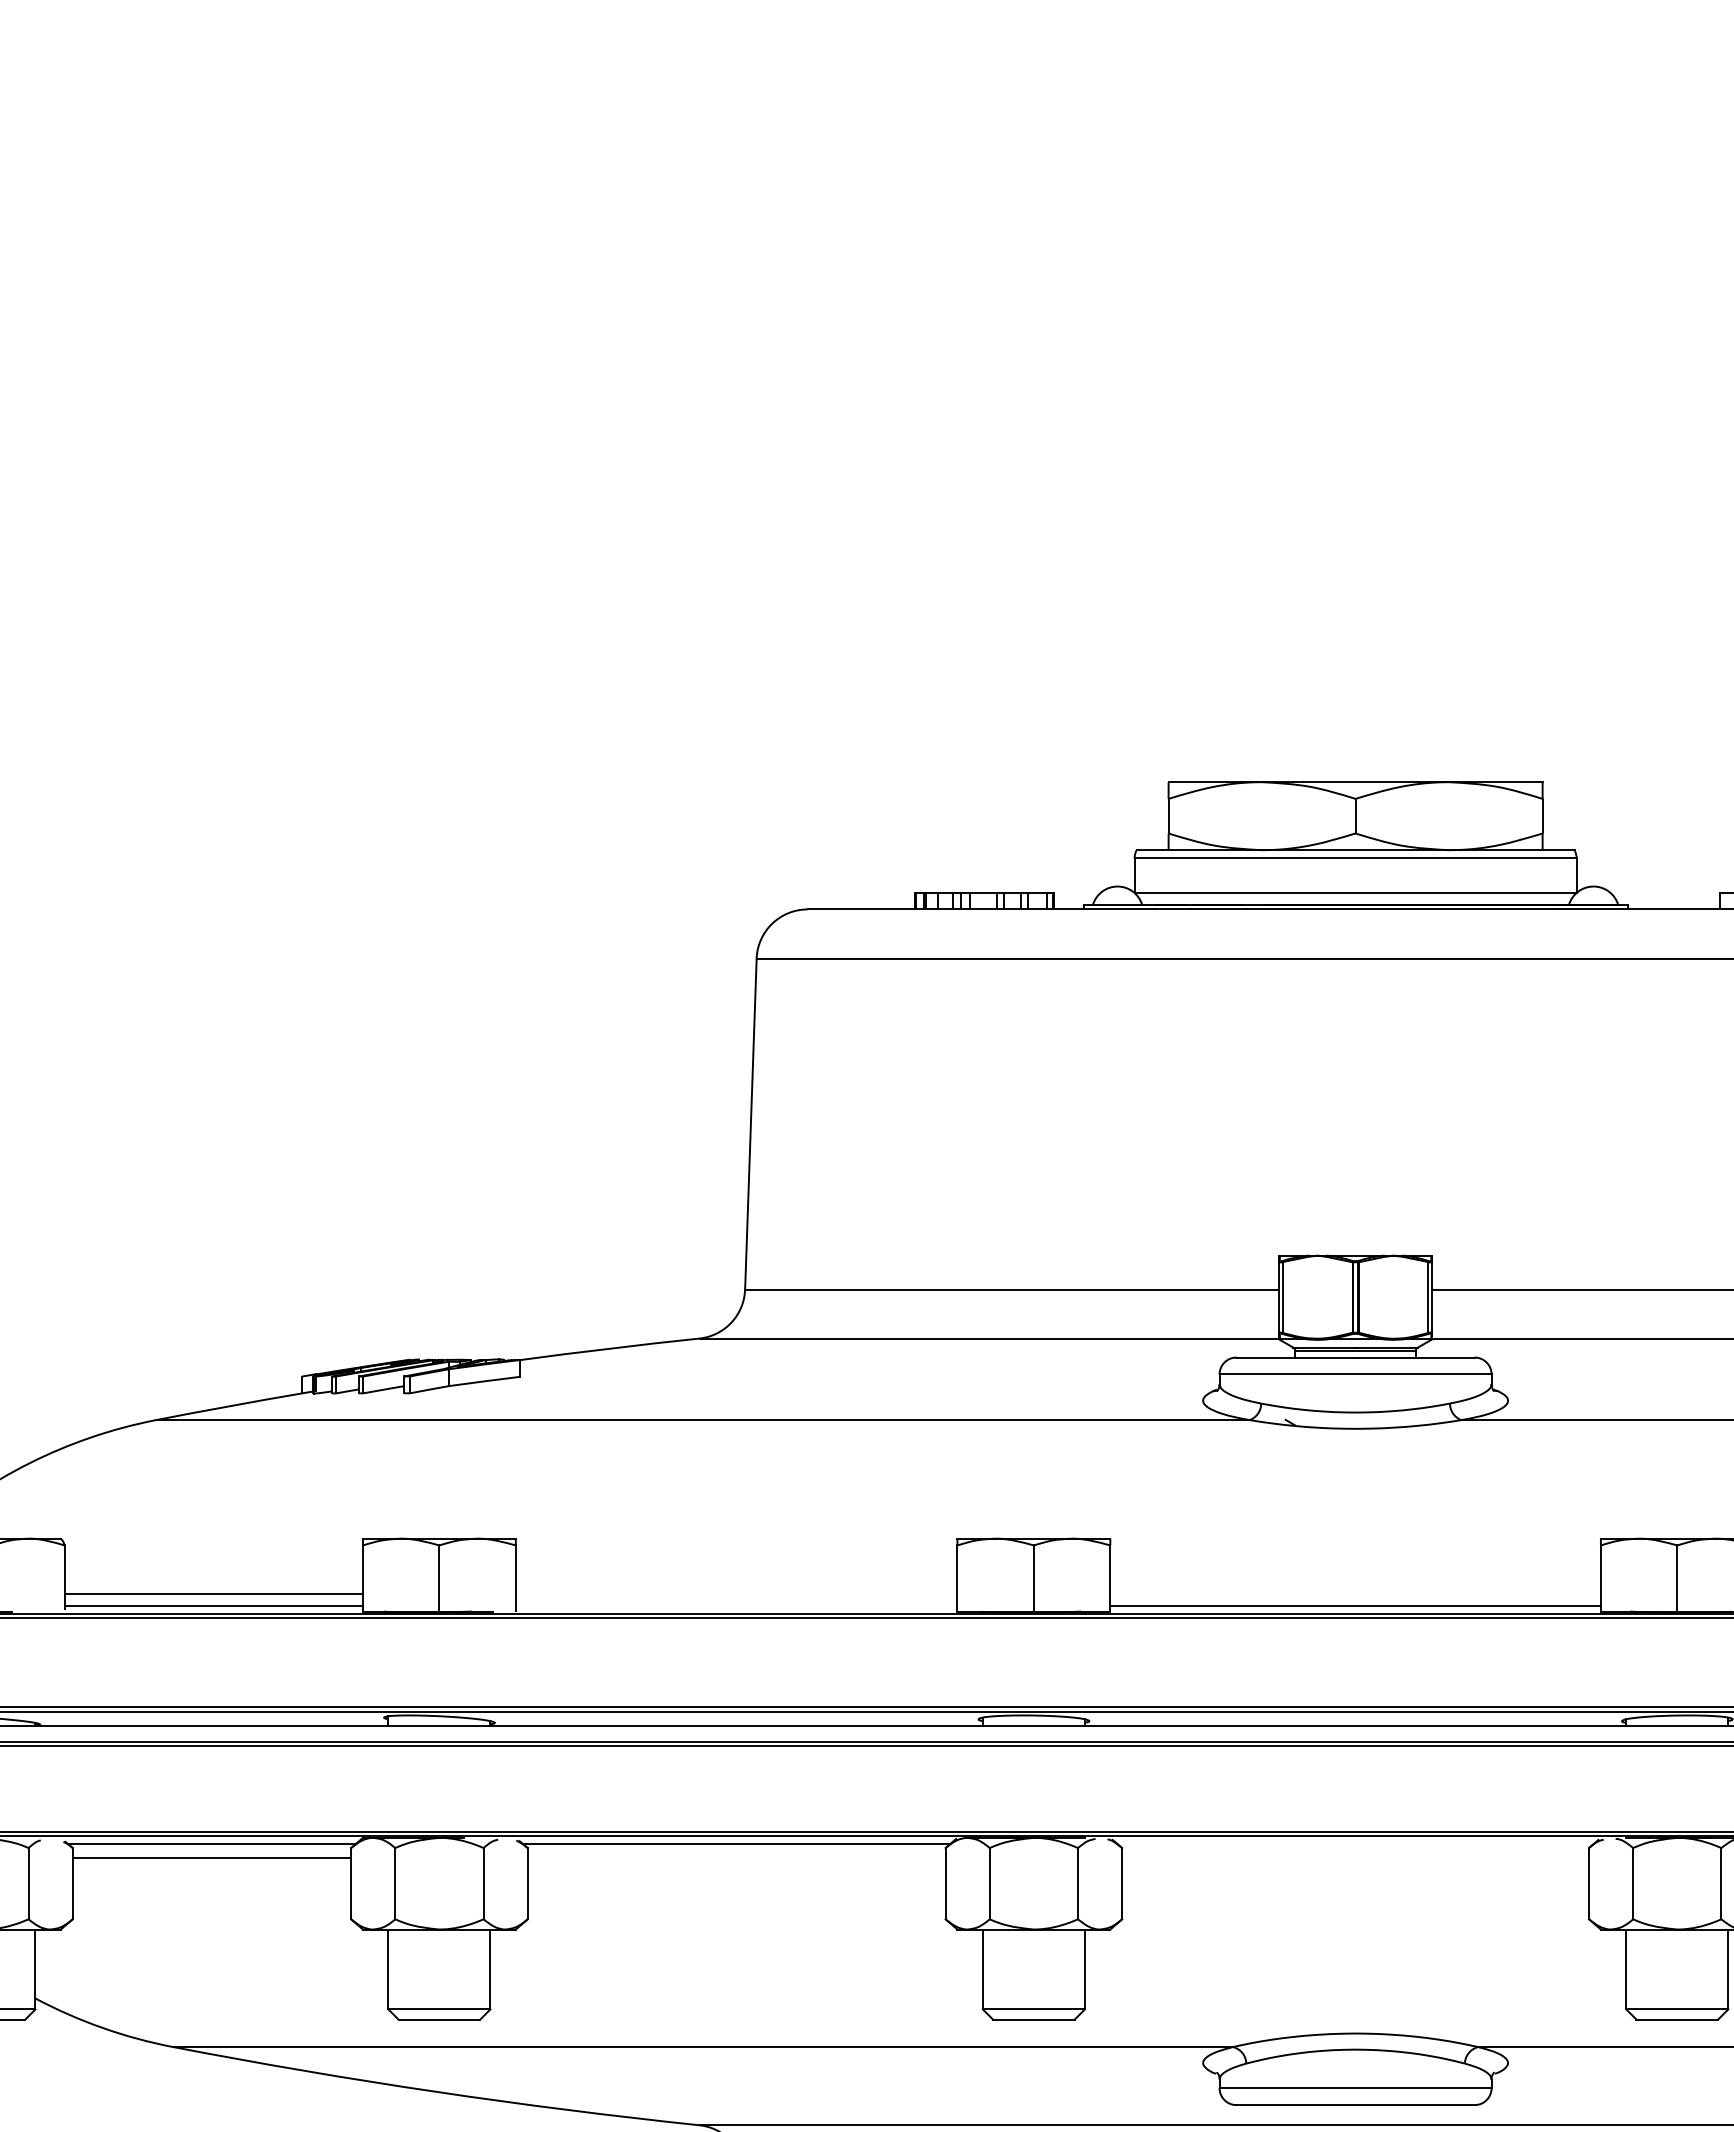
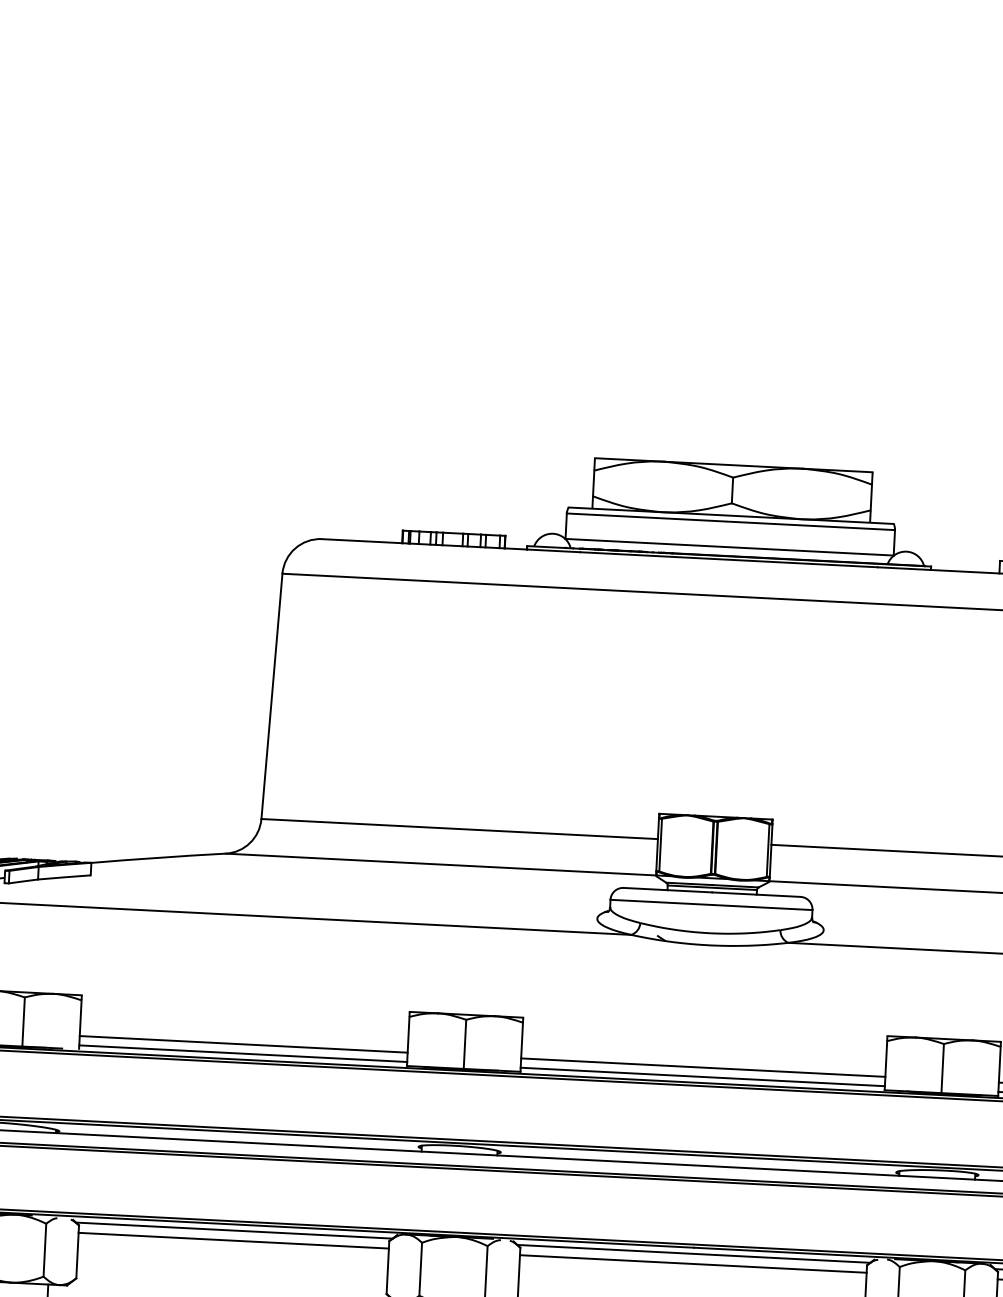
line: (736, 1593) -> (243, 1044), added
line: (1355, 1593) -> (703, 1067), added
line: (736, 1606) -> (243, 1053), added
line: (1355, 1844) -> (693, 1253), added
line: (736, 1858) -> (233, 1241), added
line: (1355, 1858) -> (693, 1264), added

